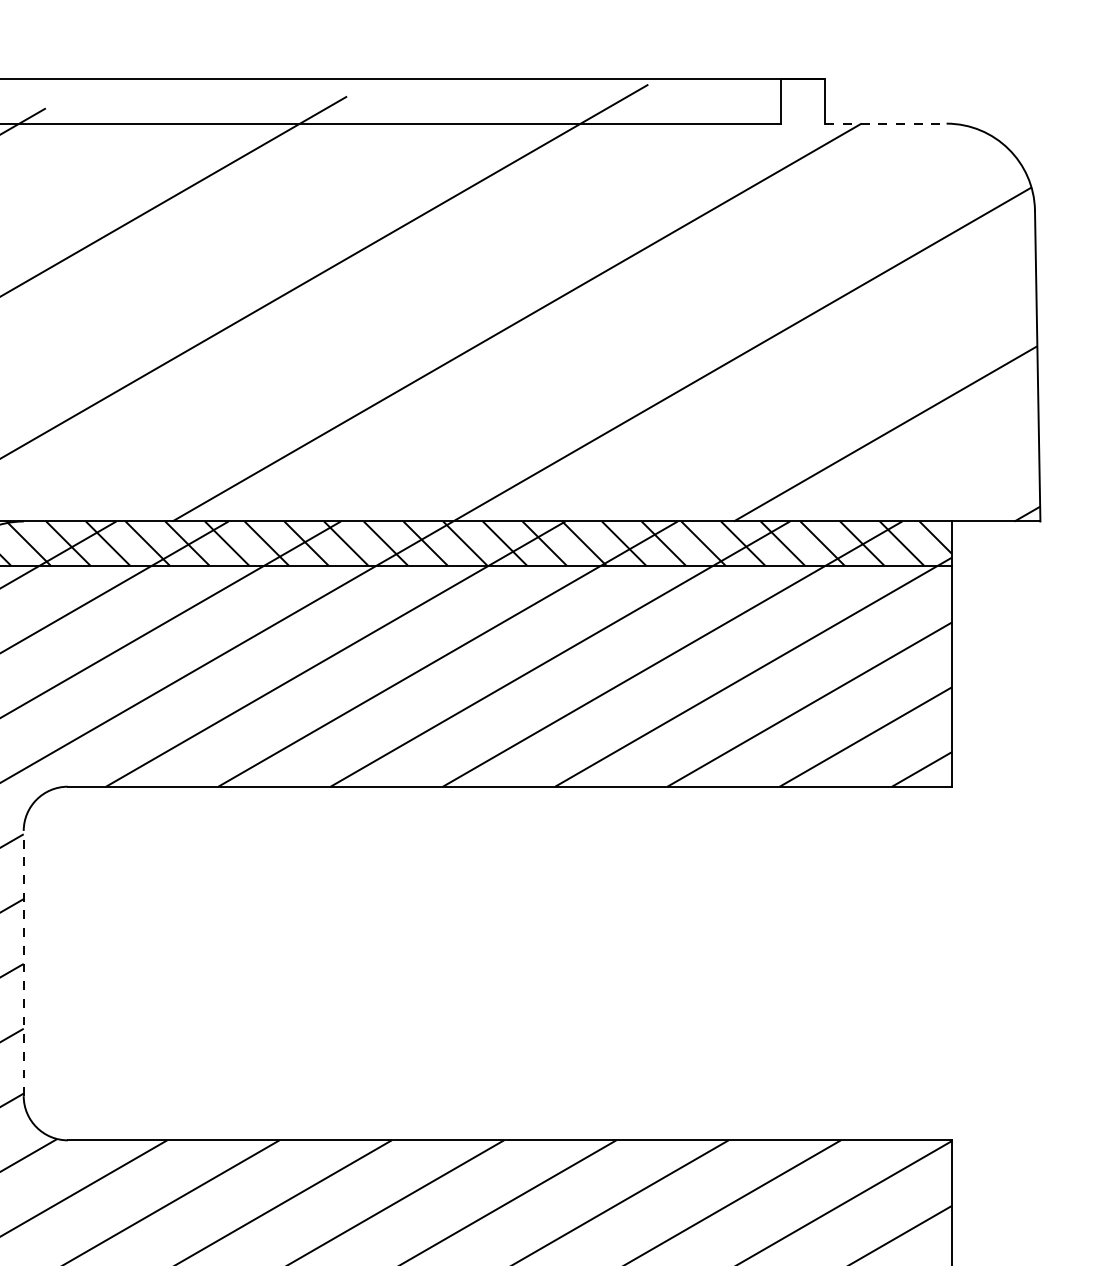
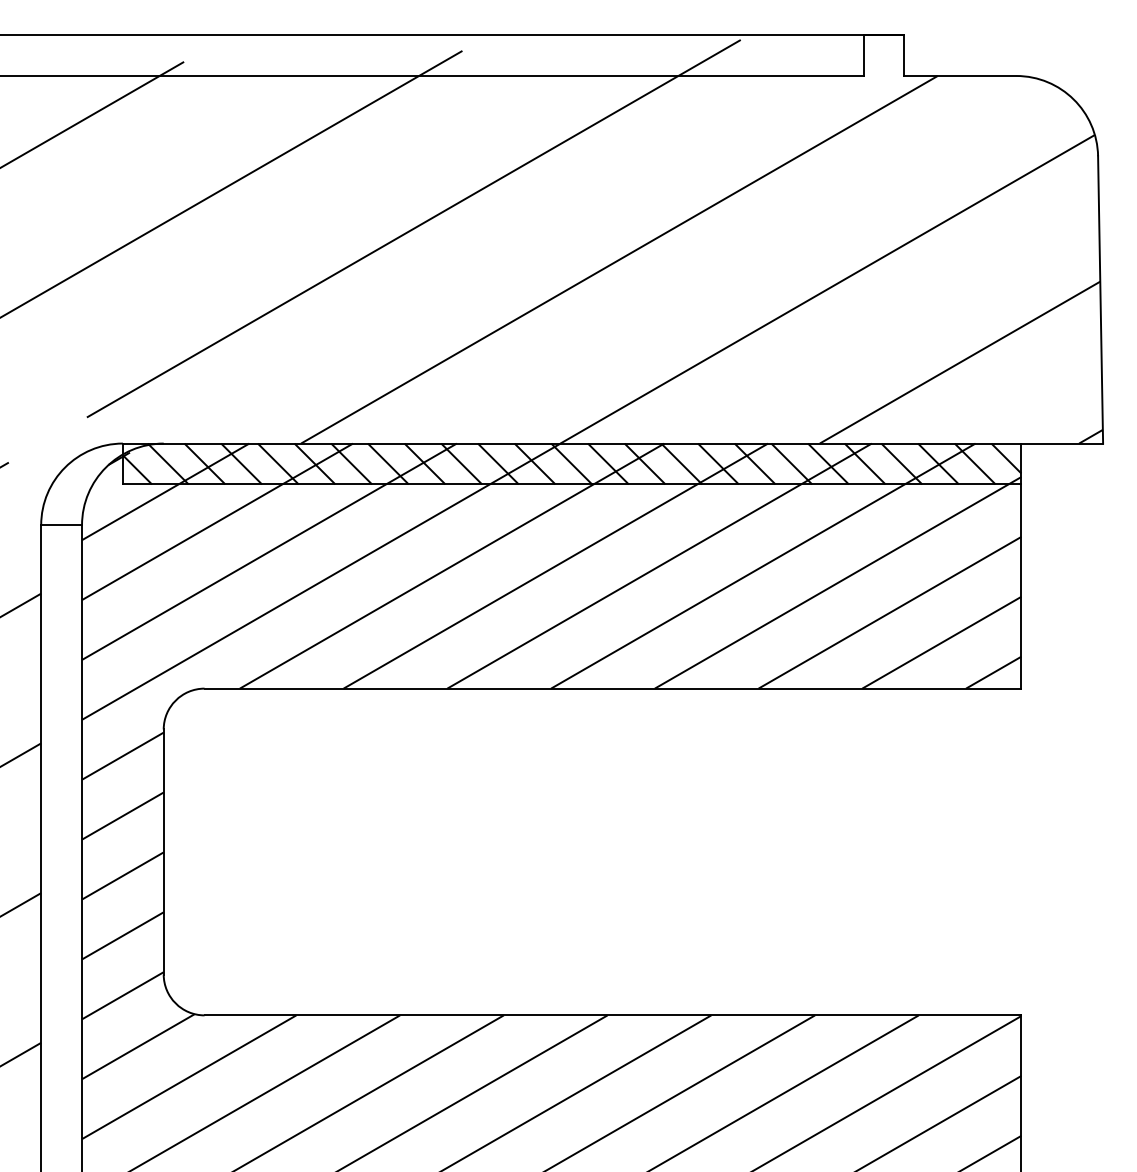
line: (886, 124) -> (960, 76), dashed -> solid
line: (23, 964) -> (163, 852), dashed -> solid

